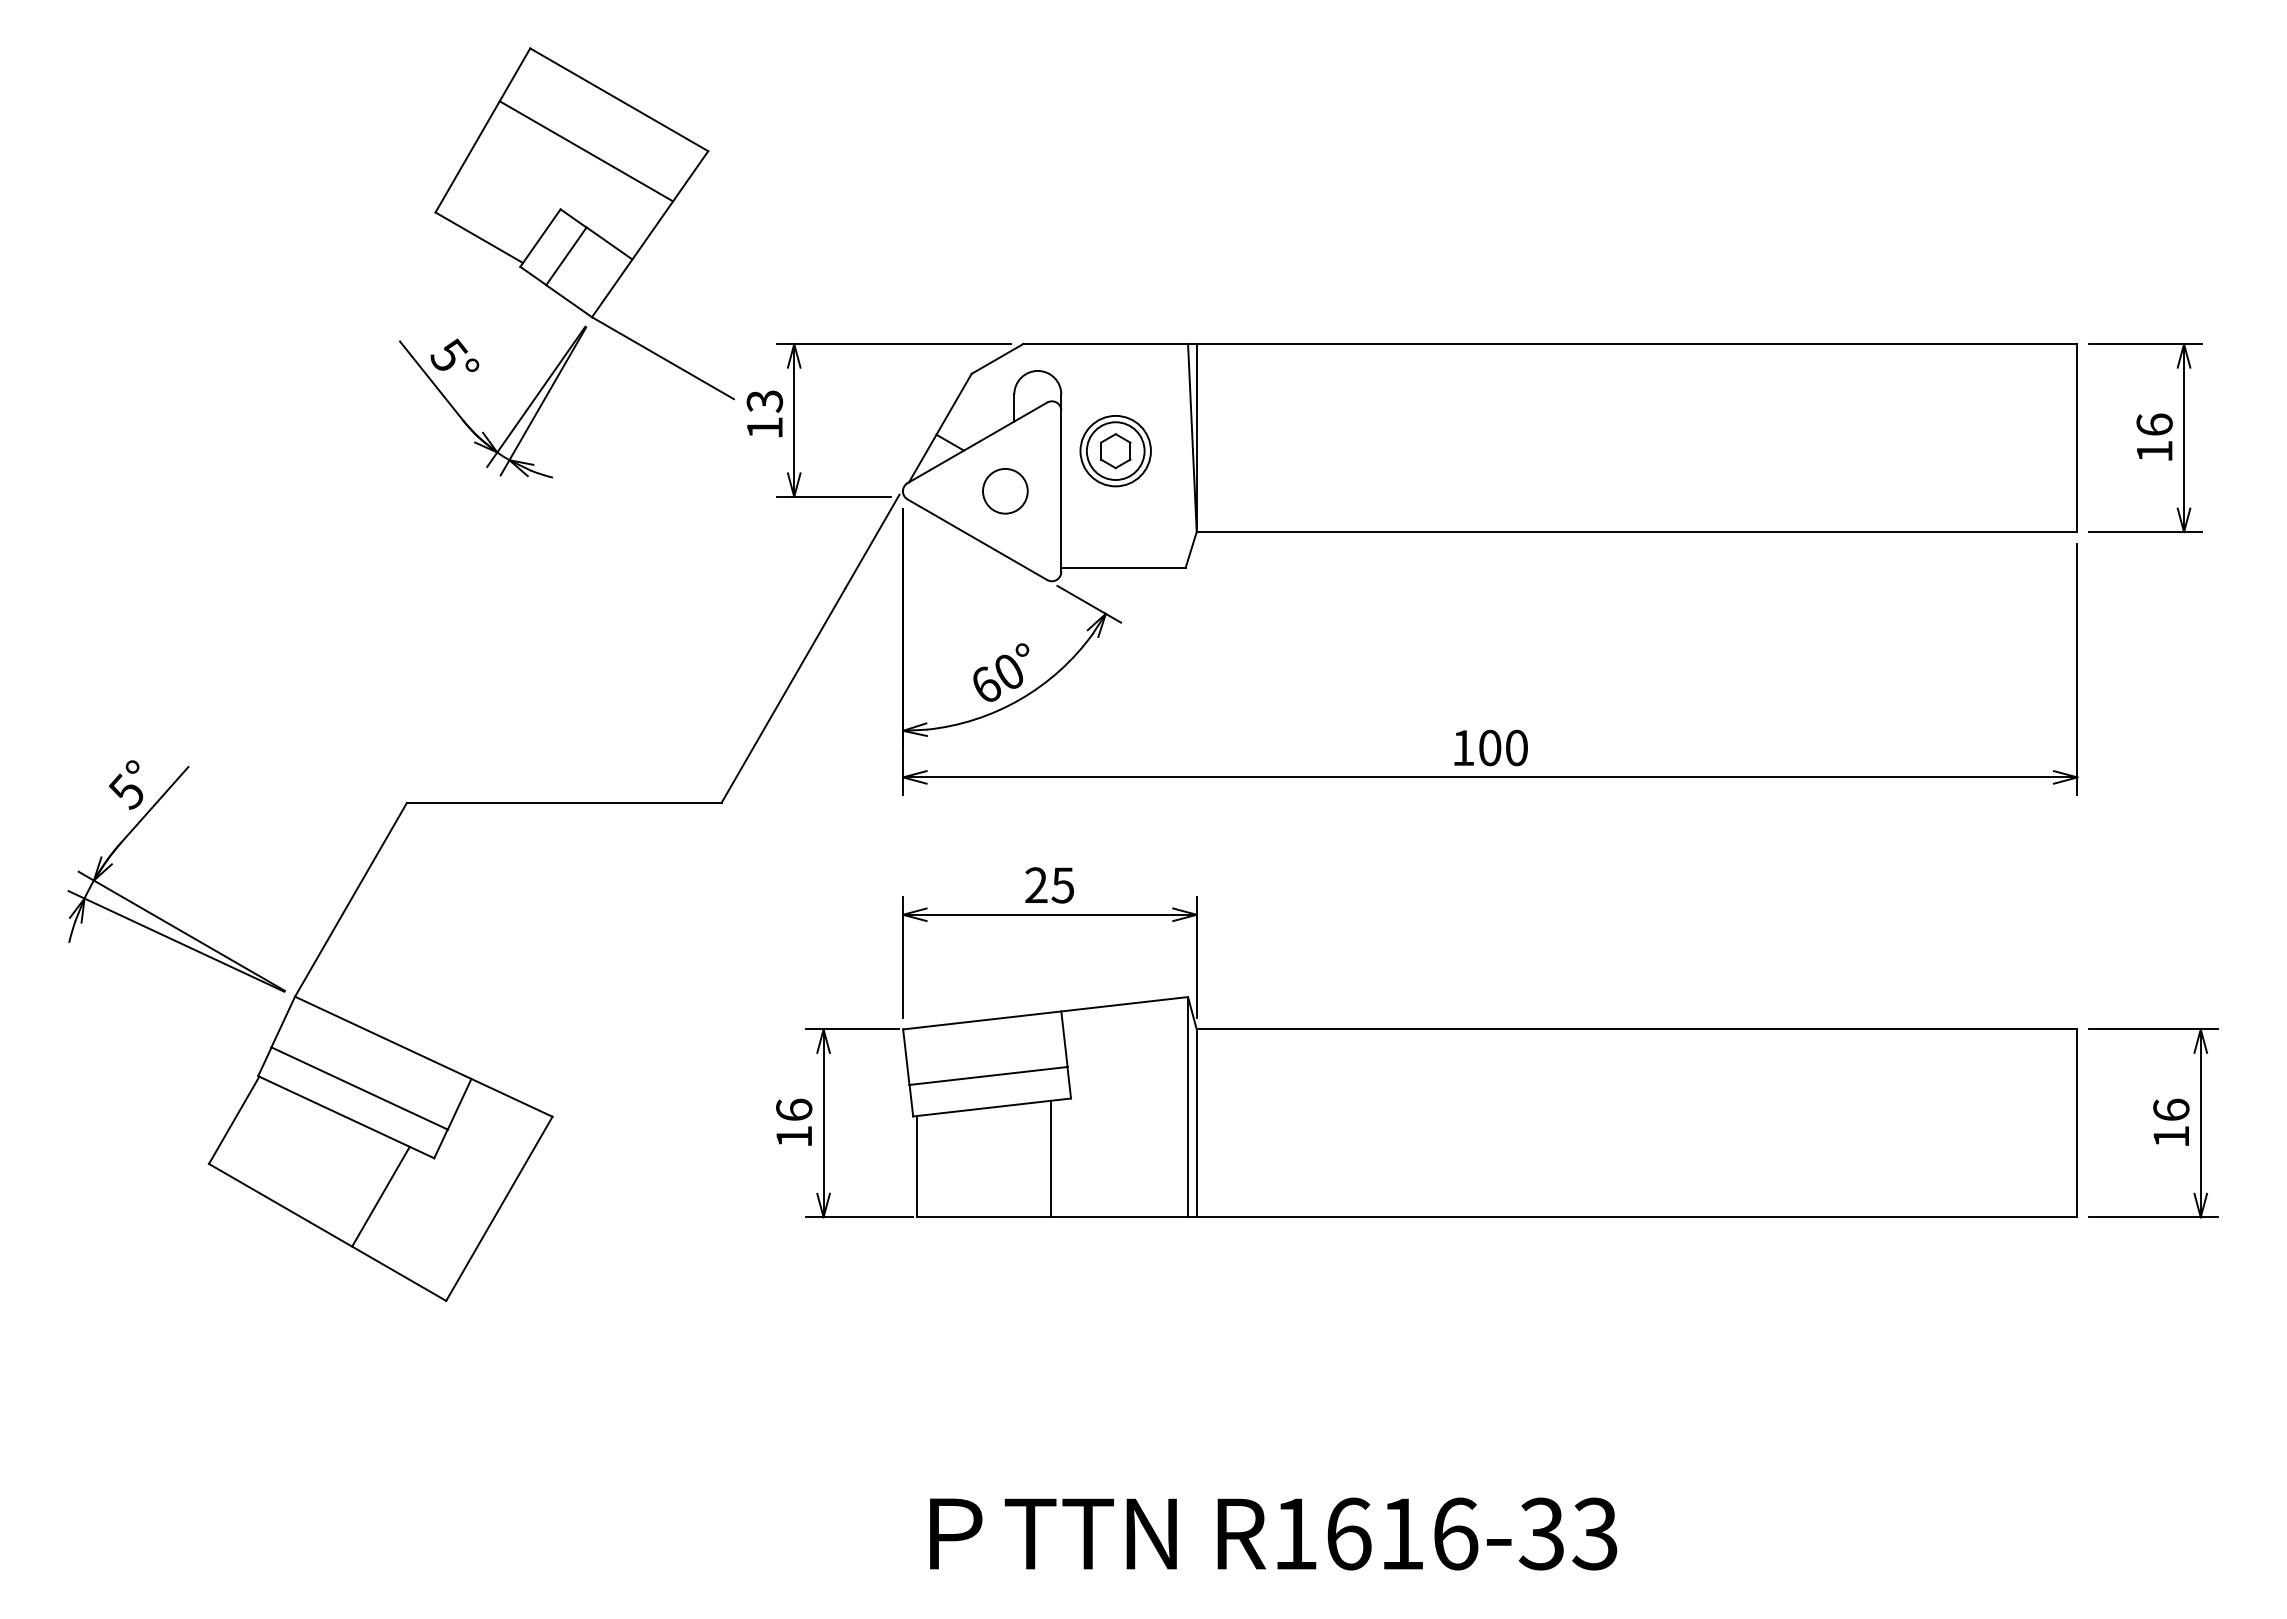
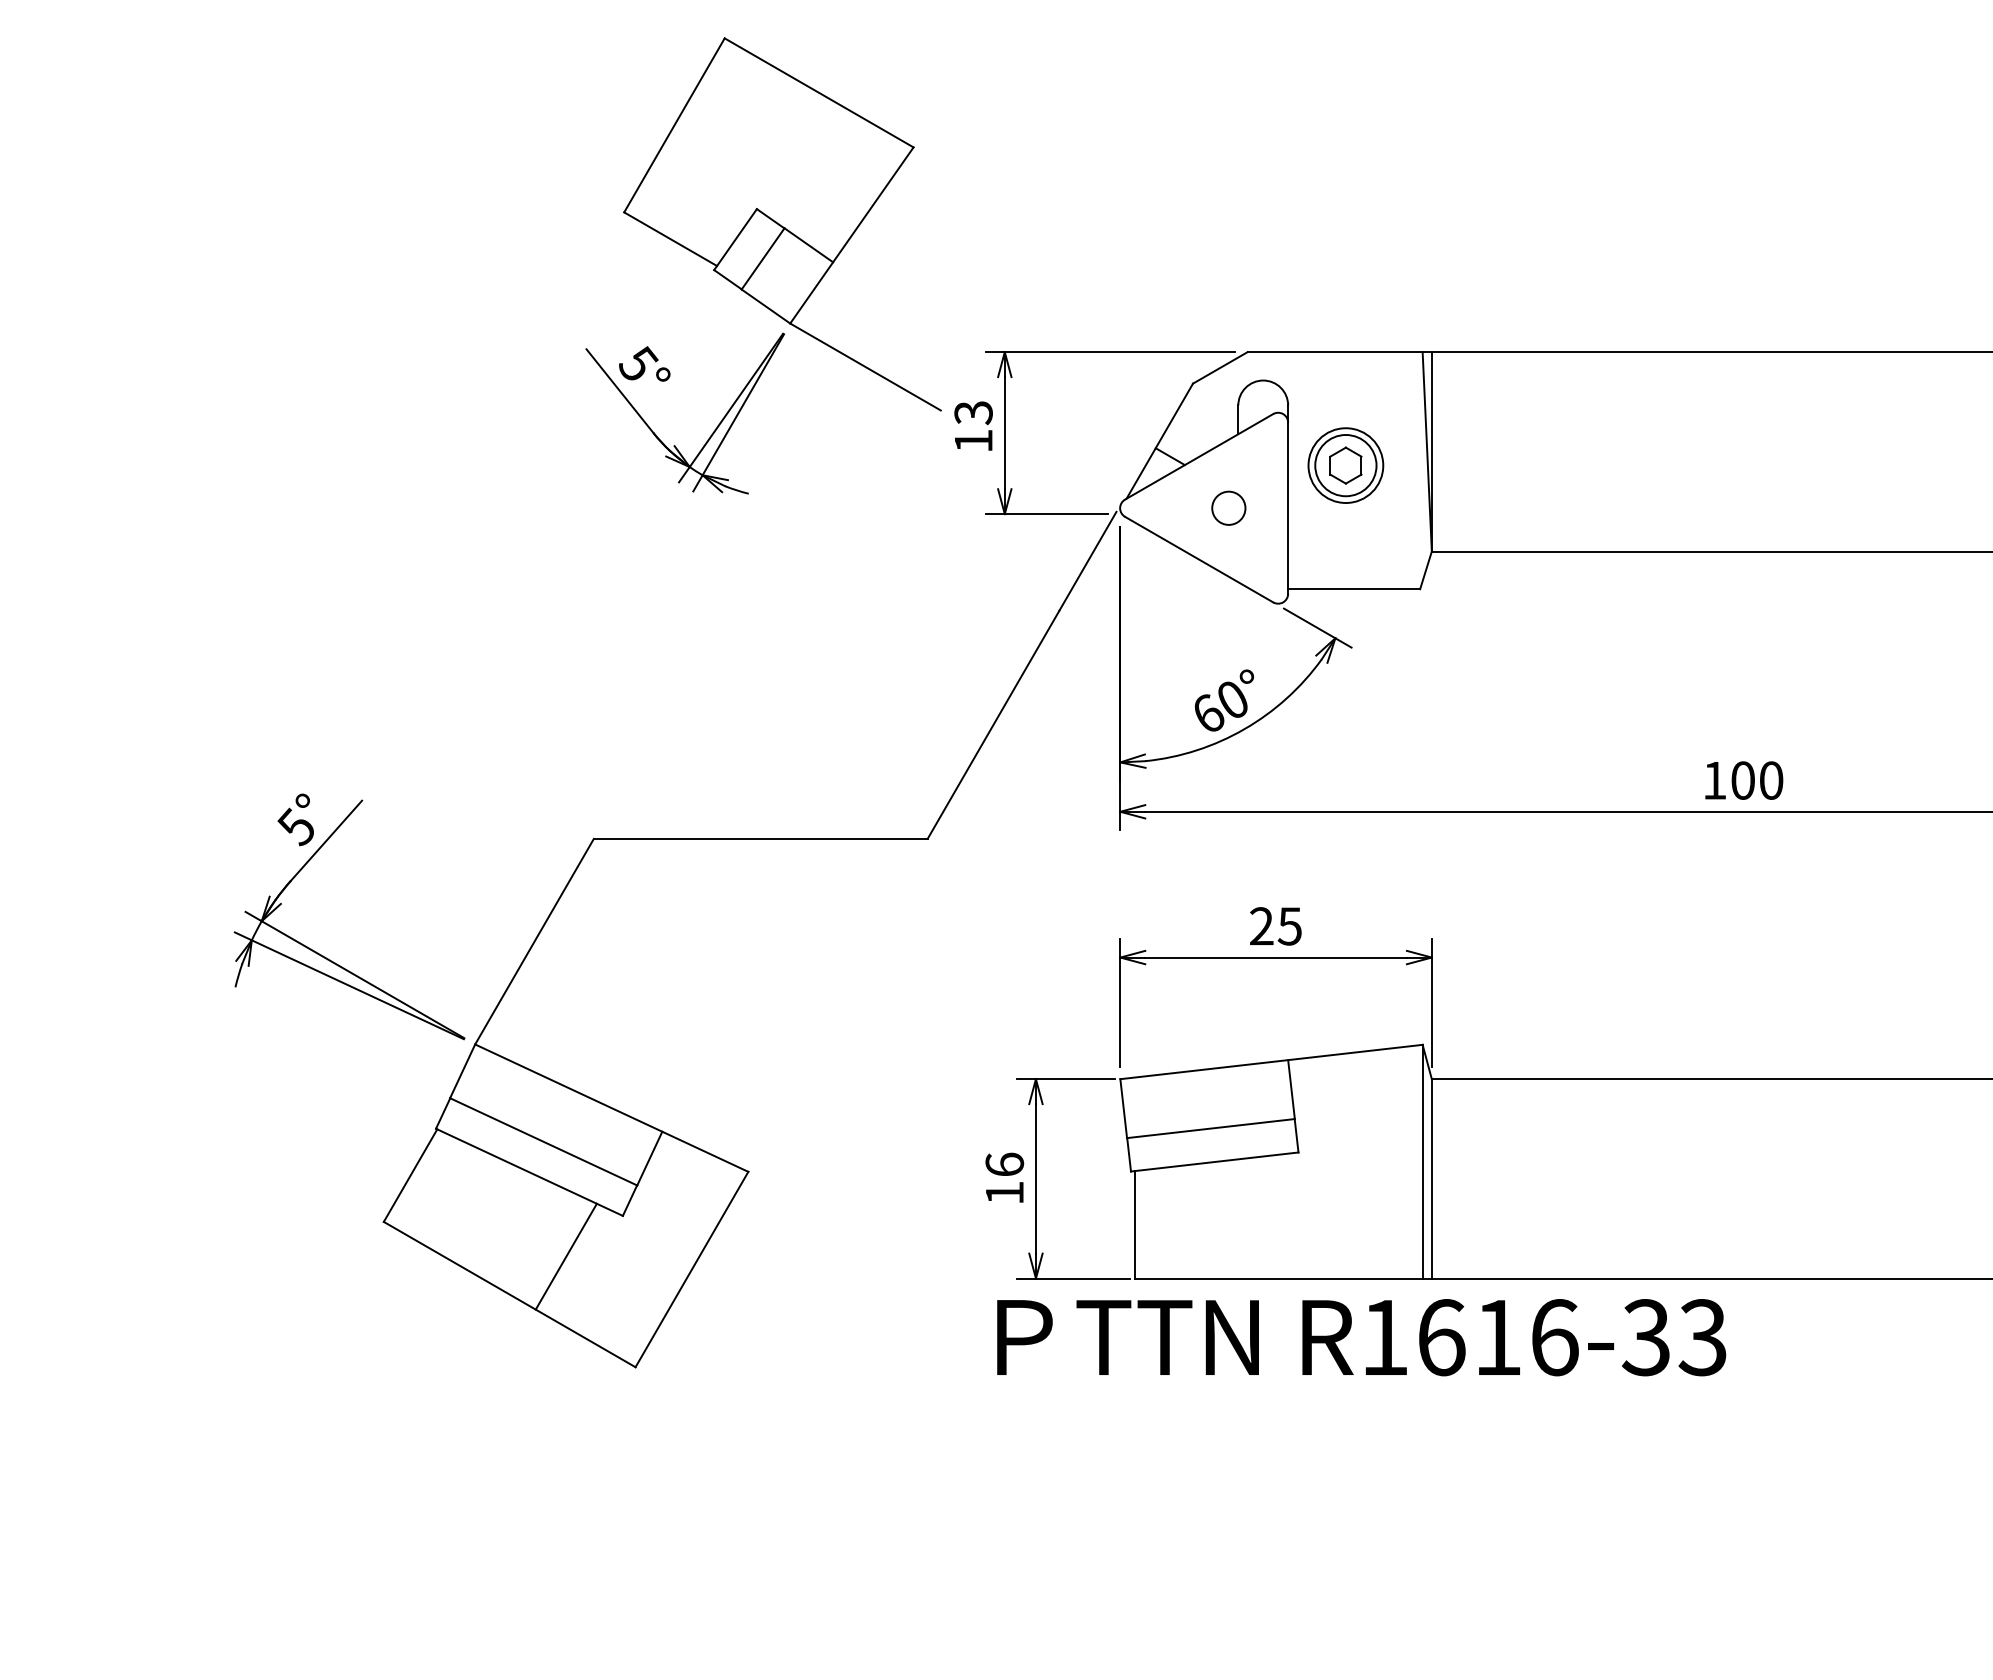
line: (586, 151) -> (784, 147), removed
circle: (1005, 491) -> (1228, 508), size x0.7
line: (1050, 1158) -> (1276, 1216), removed
text: (1273, 1533) -> (1361, 1337), moved

